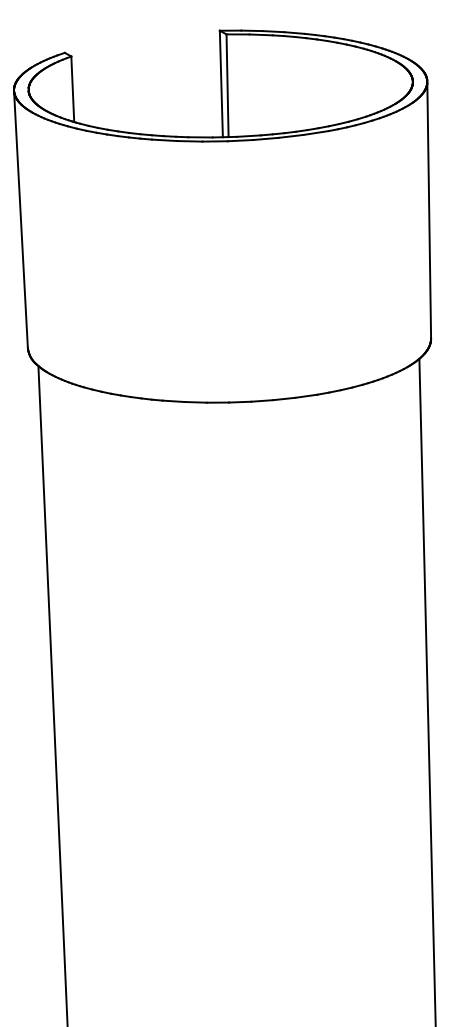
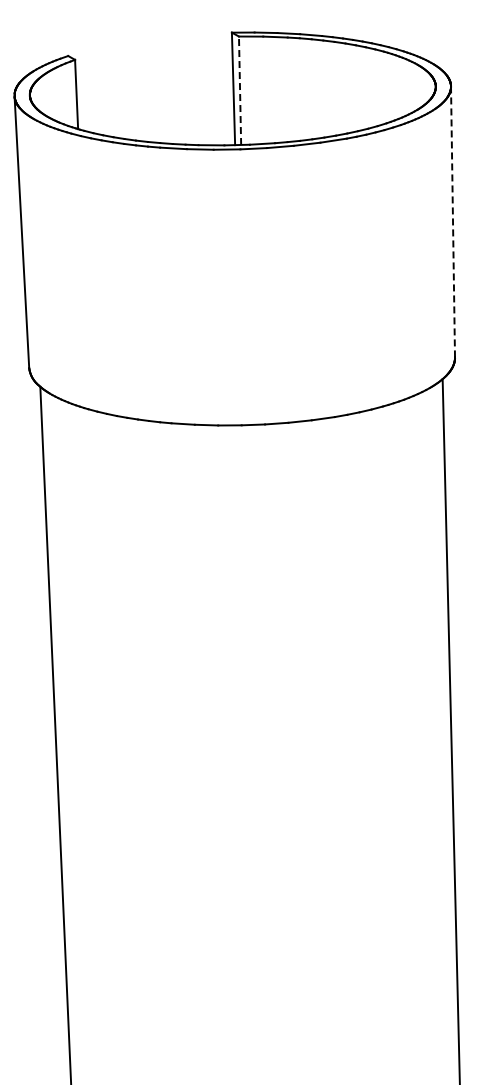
line: (227, 85) -> (240, 90), solid -> dashed
line: (429, 209) -> (453, 221), solid -> dashed

